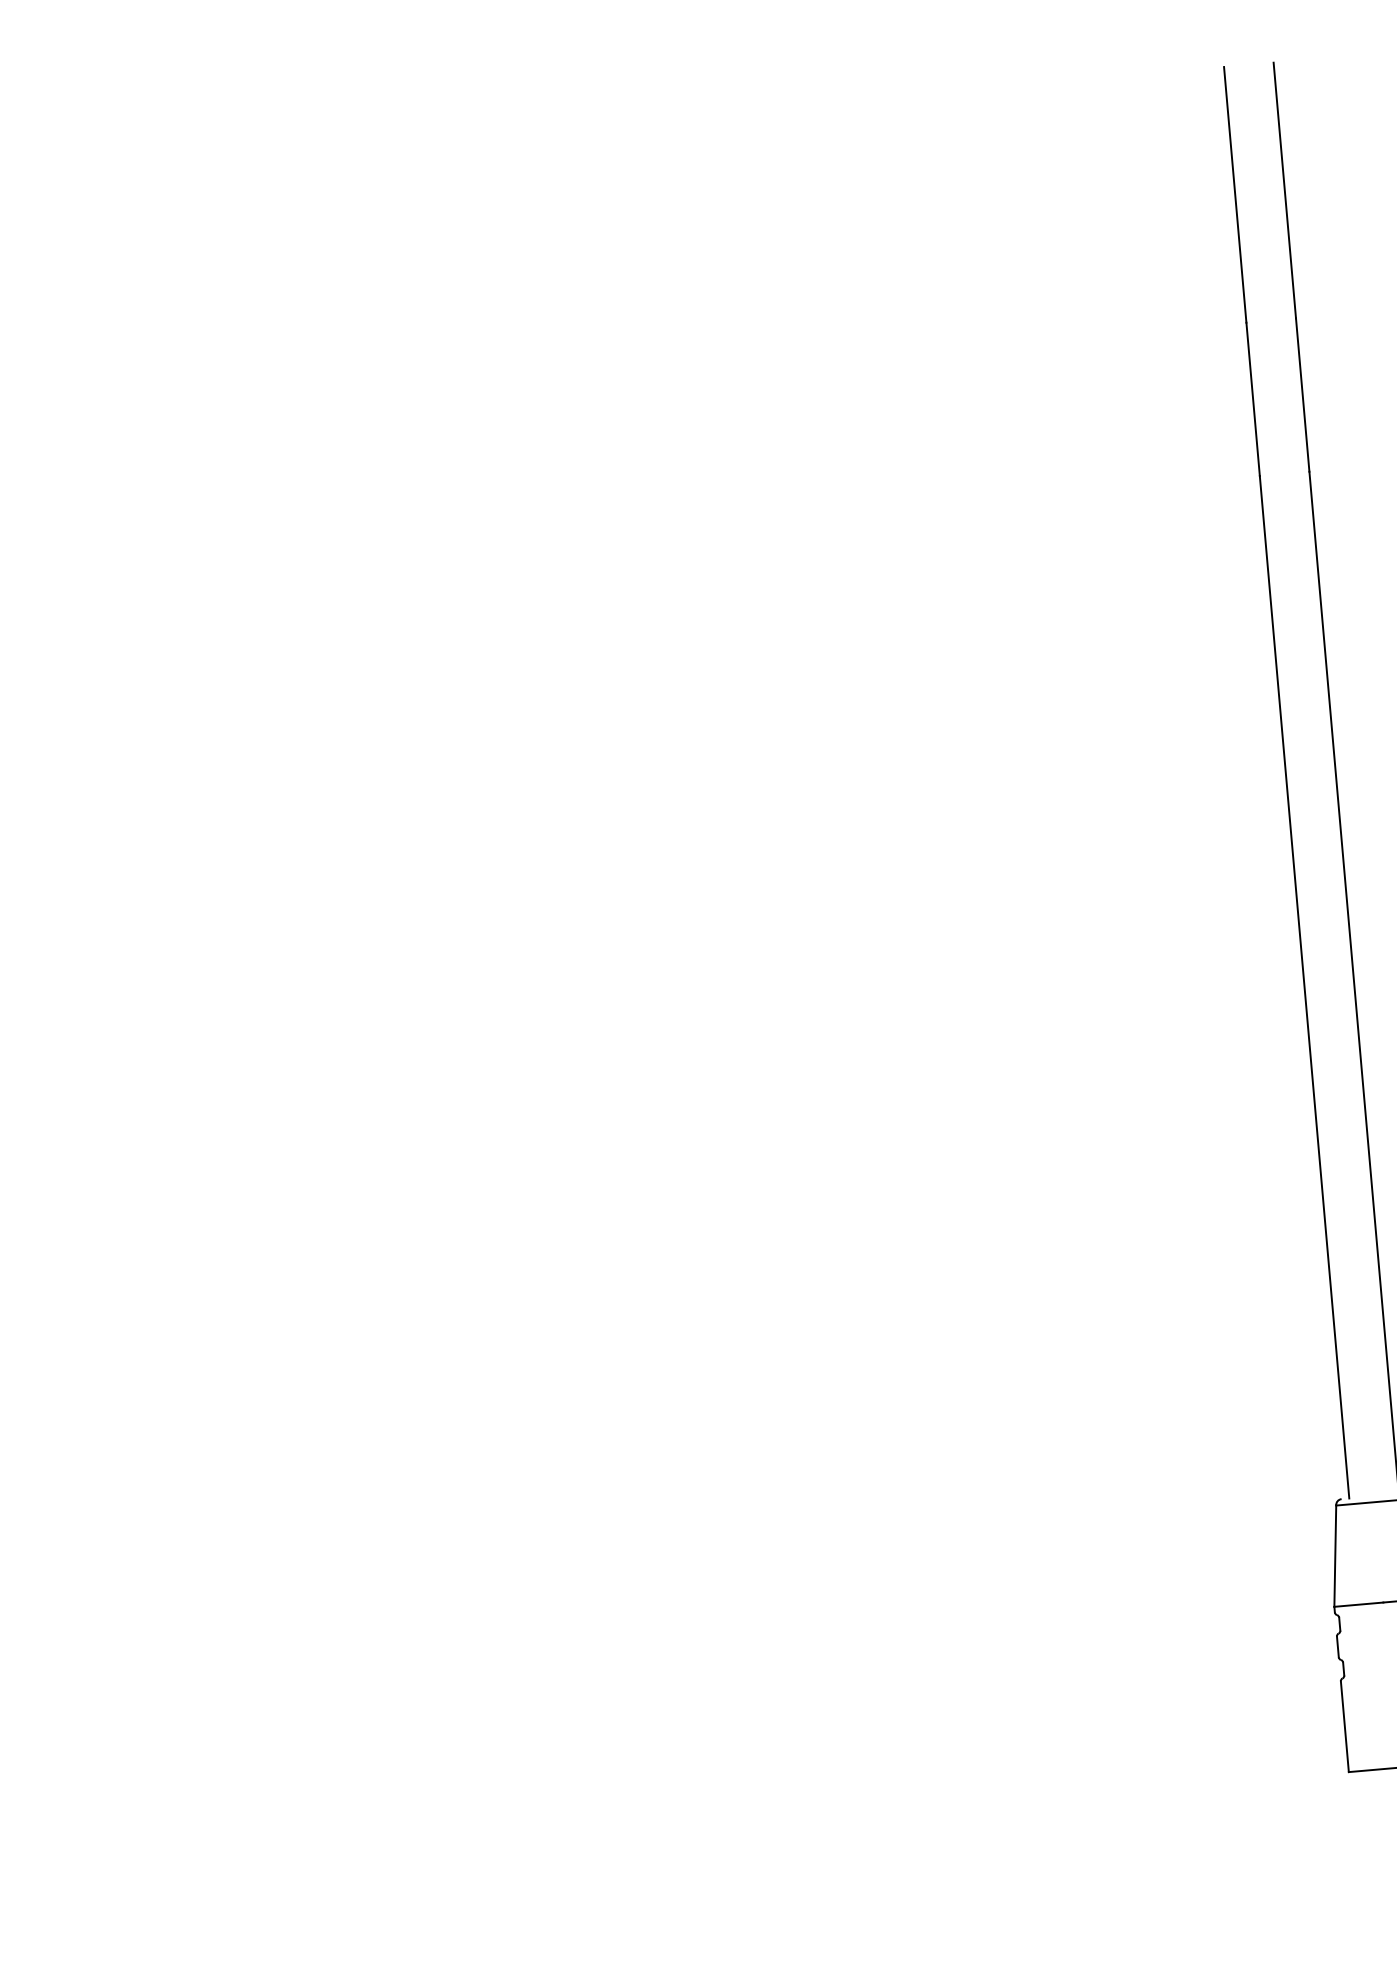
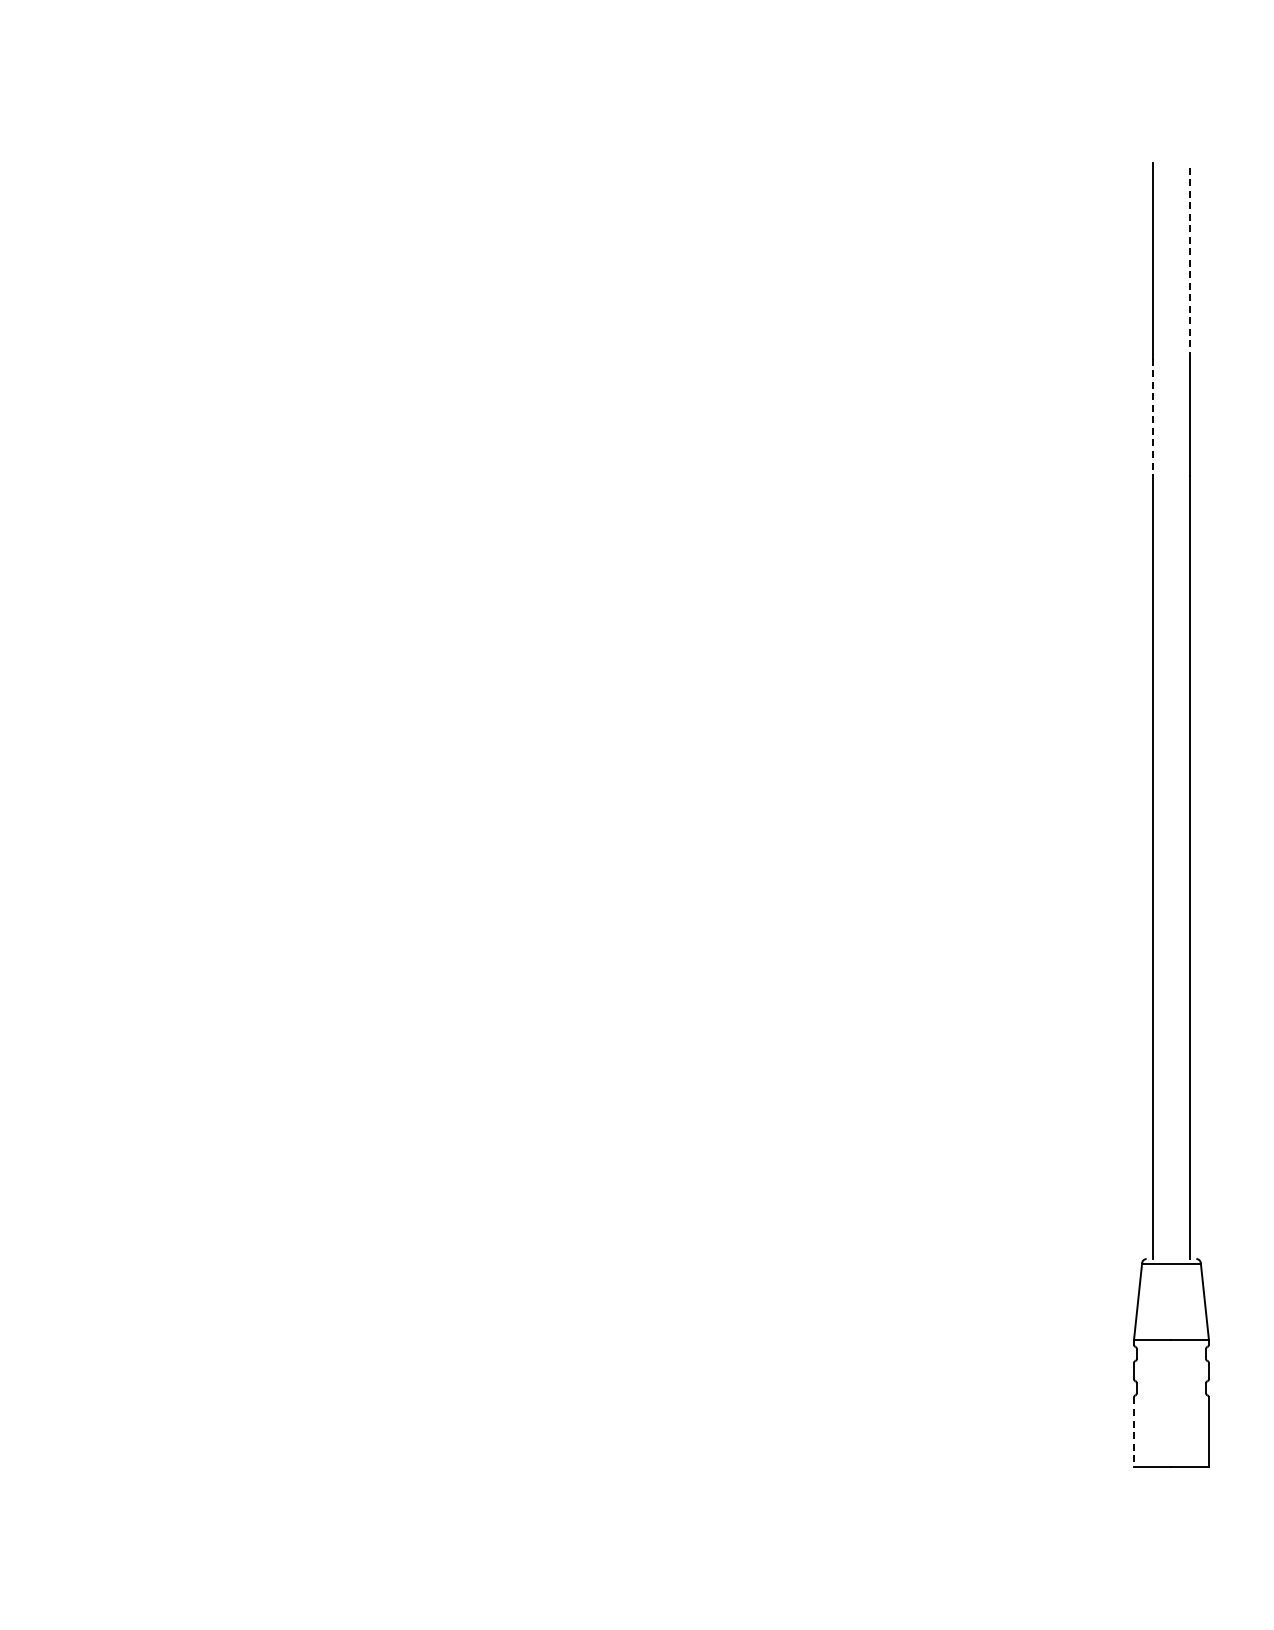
line: (1284, 189) -> (1190, 260), solid -> dashed
line: (1253, 399) -> (1152, 417), solid -> dashed
line: (1344, 1727) -> (1133, 1432), solid -> dashed

